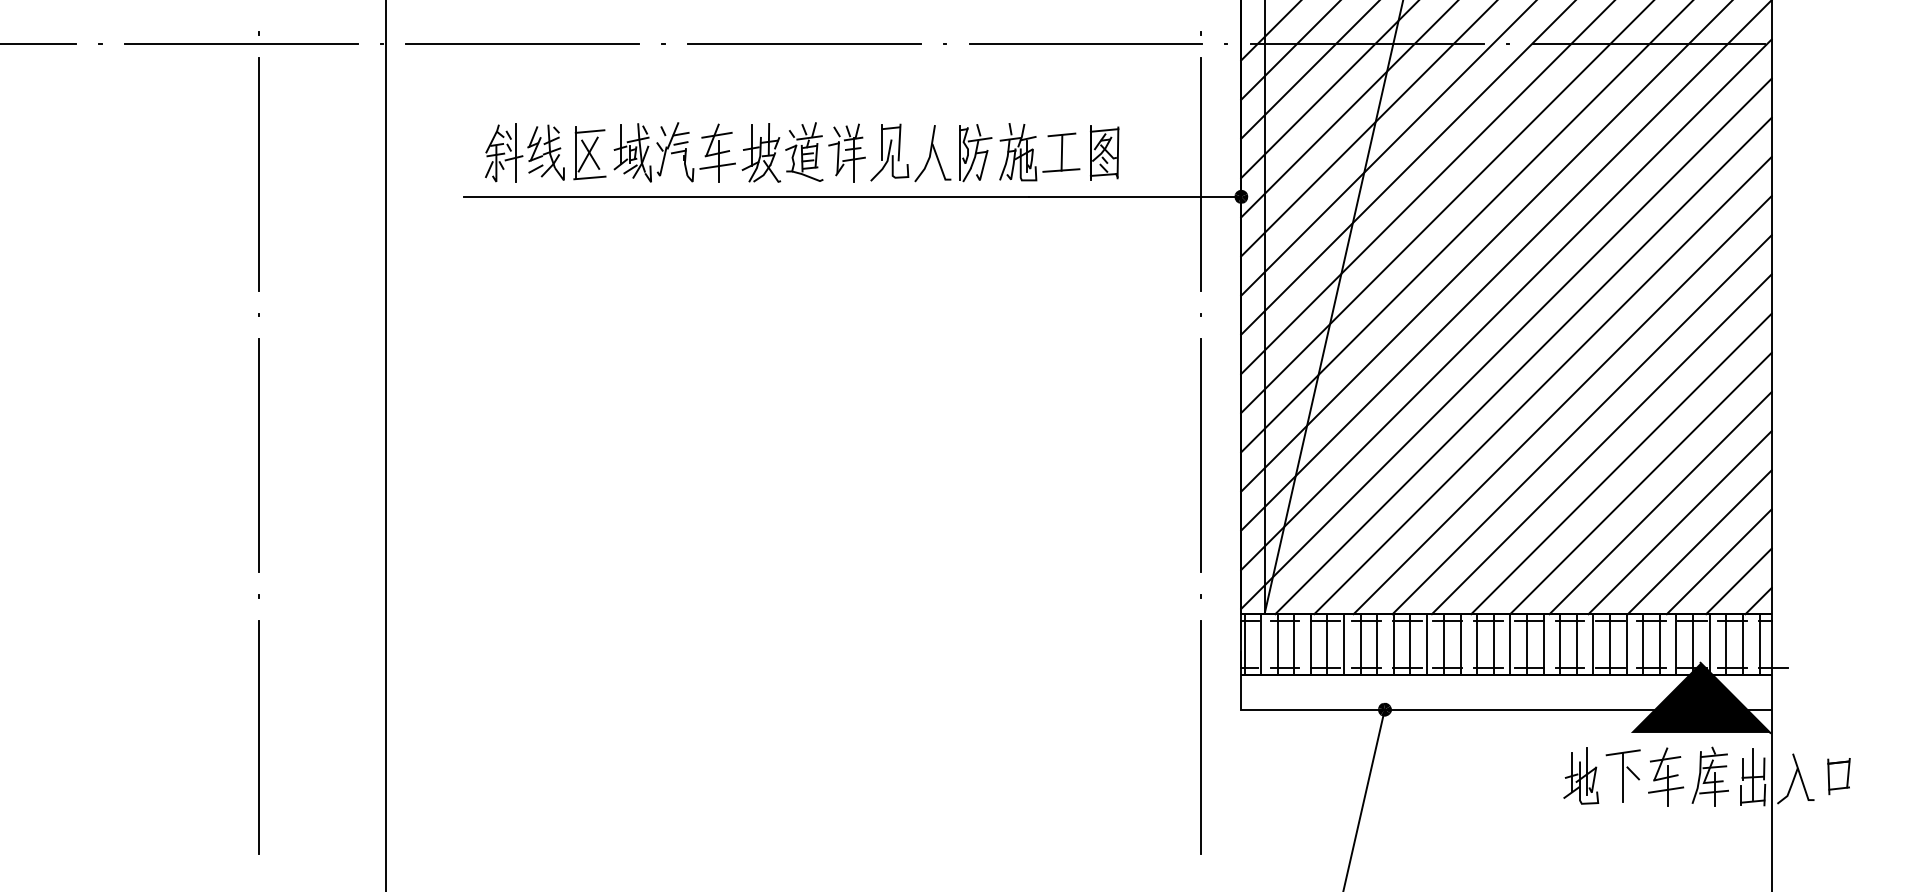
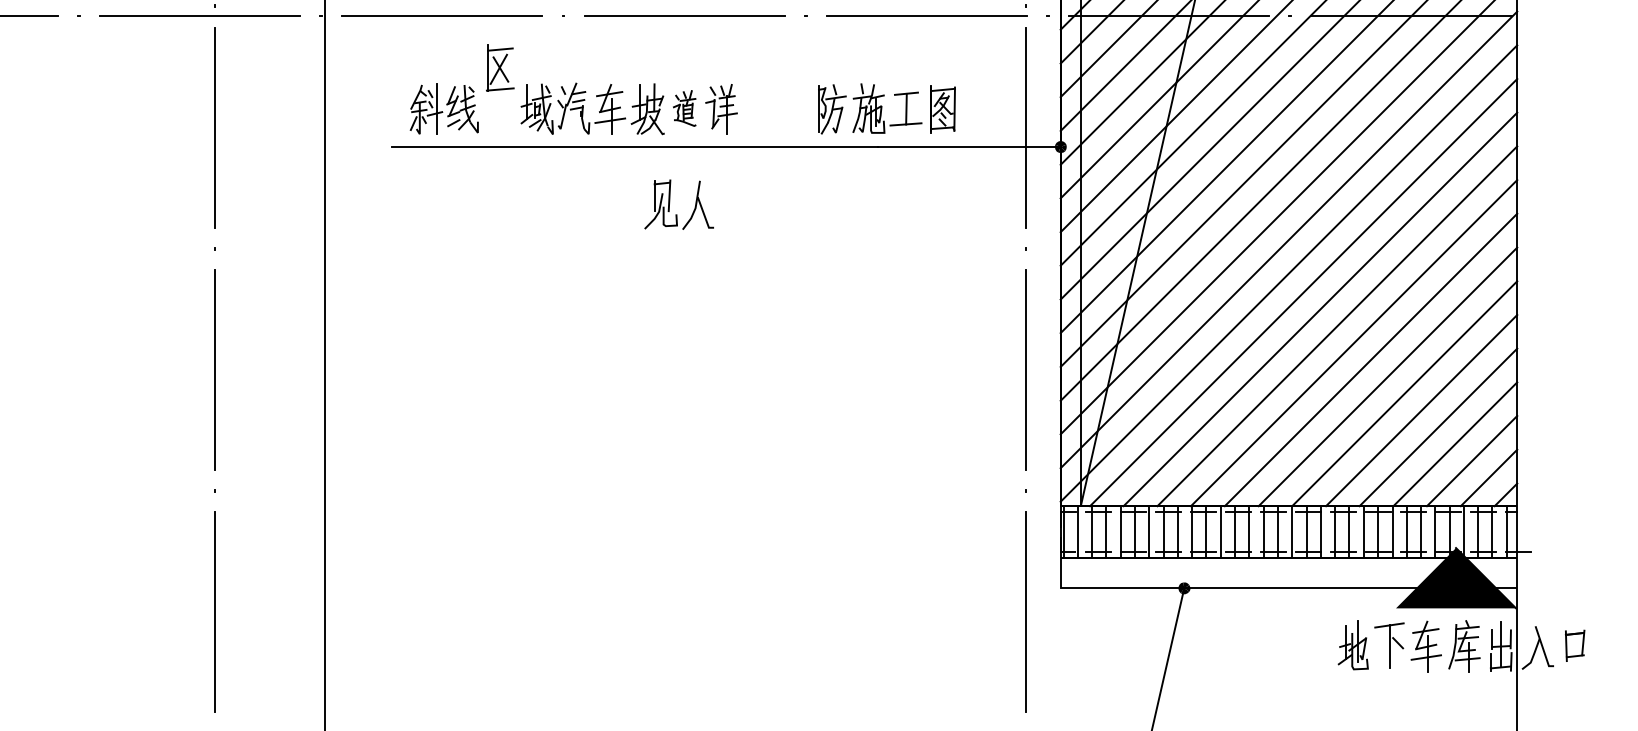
part: (900, 150) -> (670, 202), moved
part: (804, 151) -> (684, 108), size x0.7
part: (589, 153) -> (499, 68), moved

